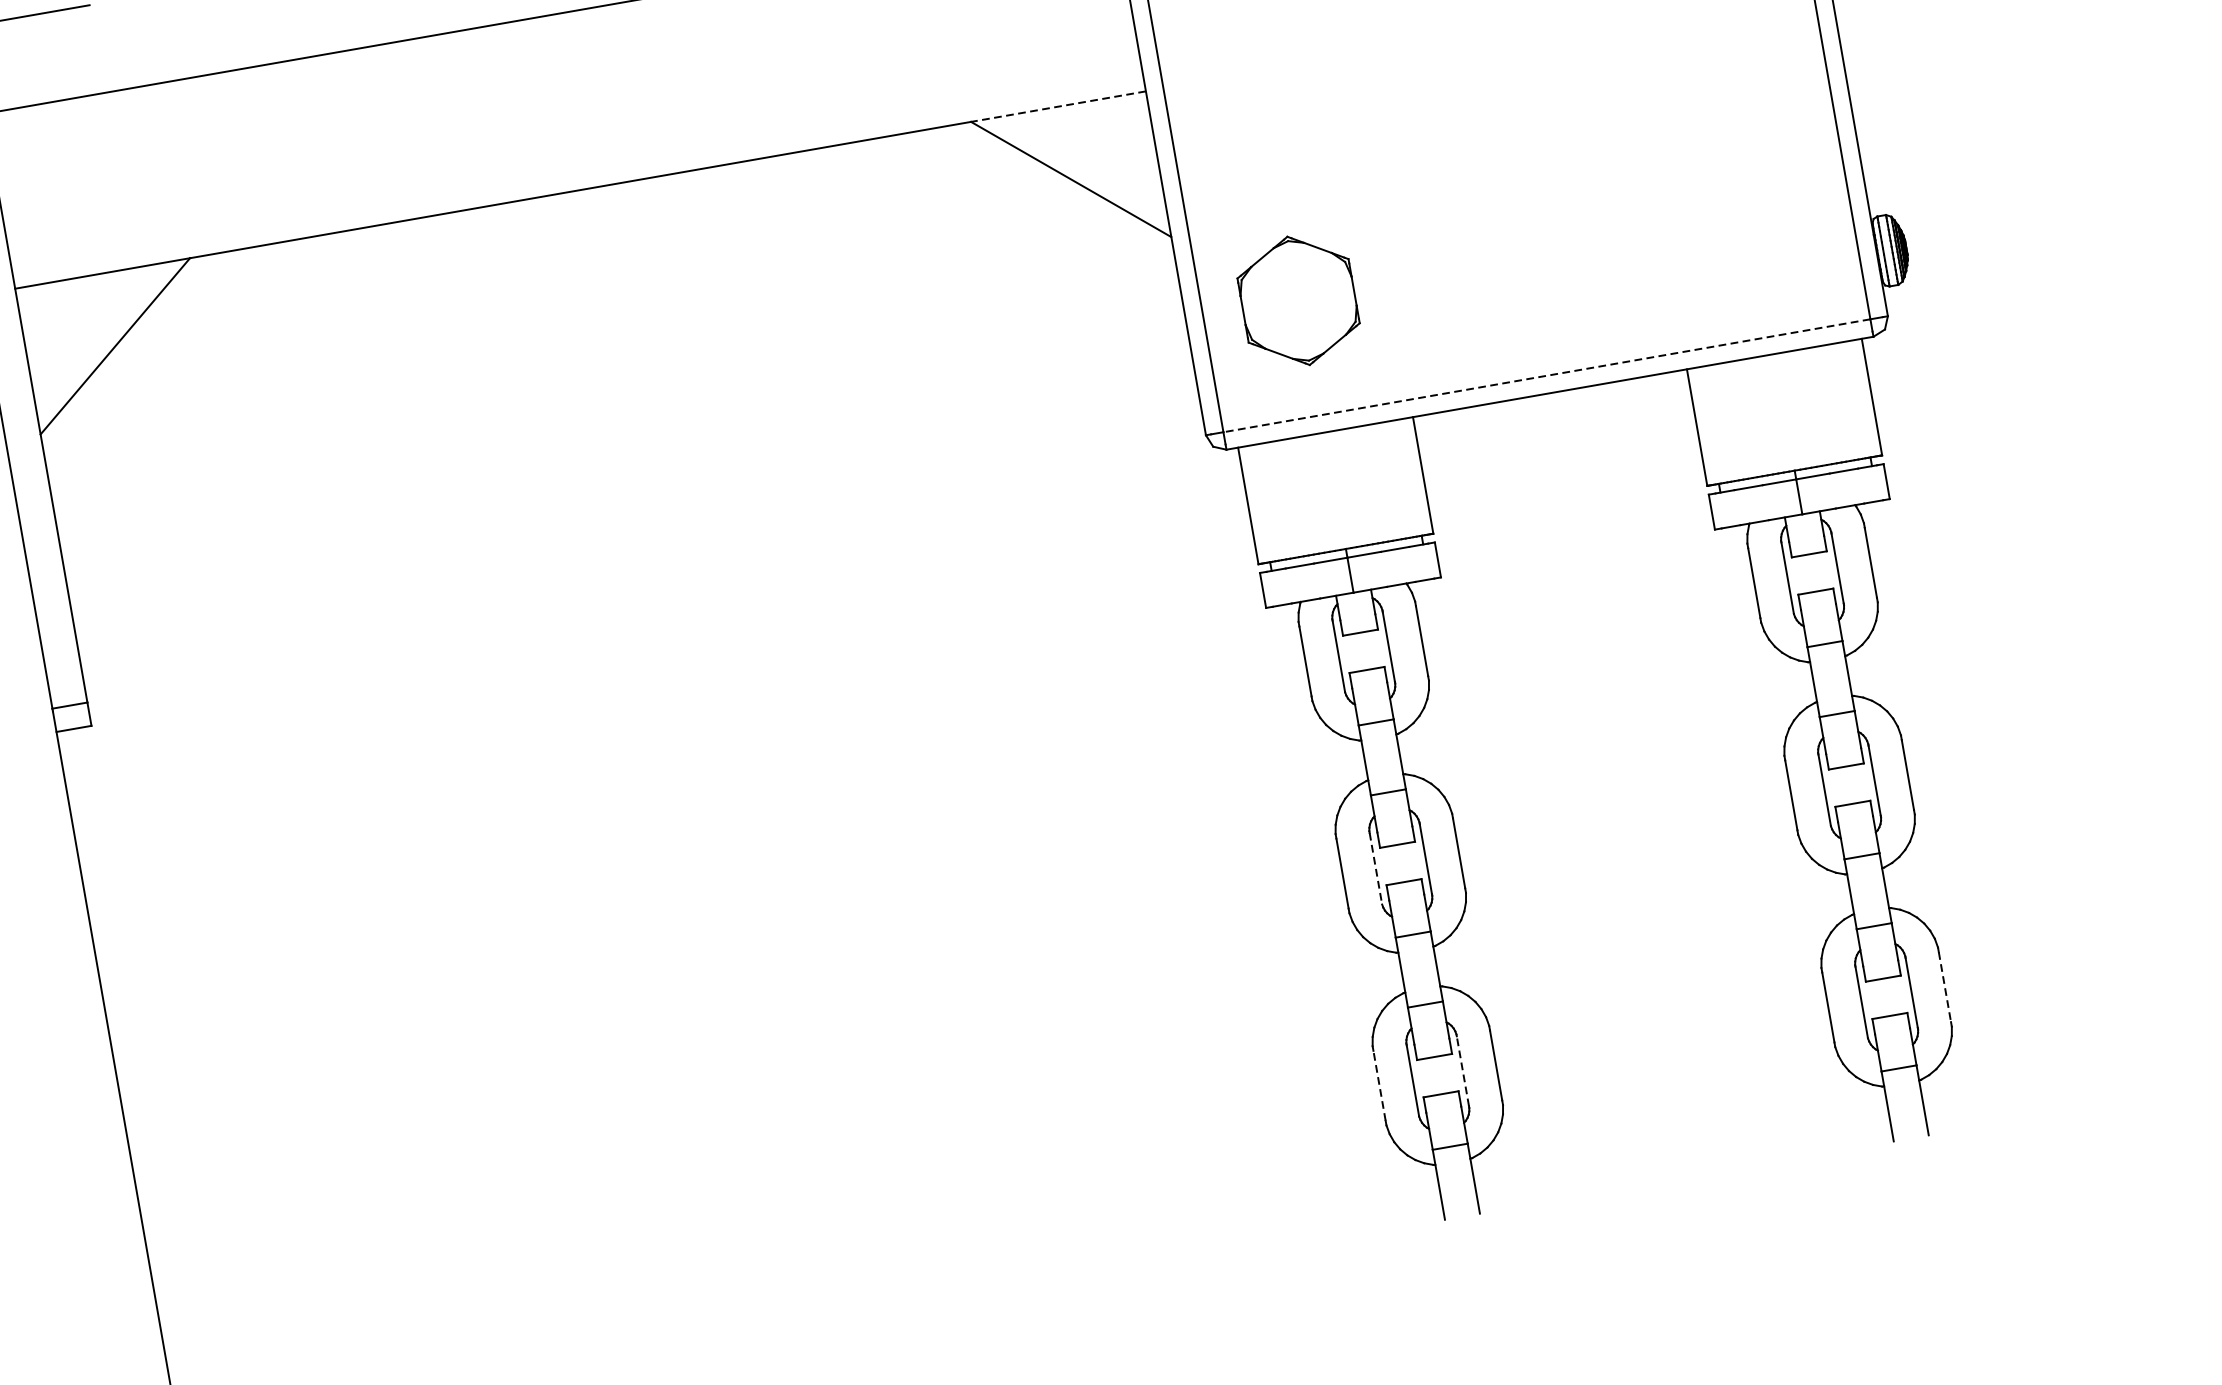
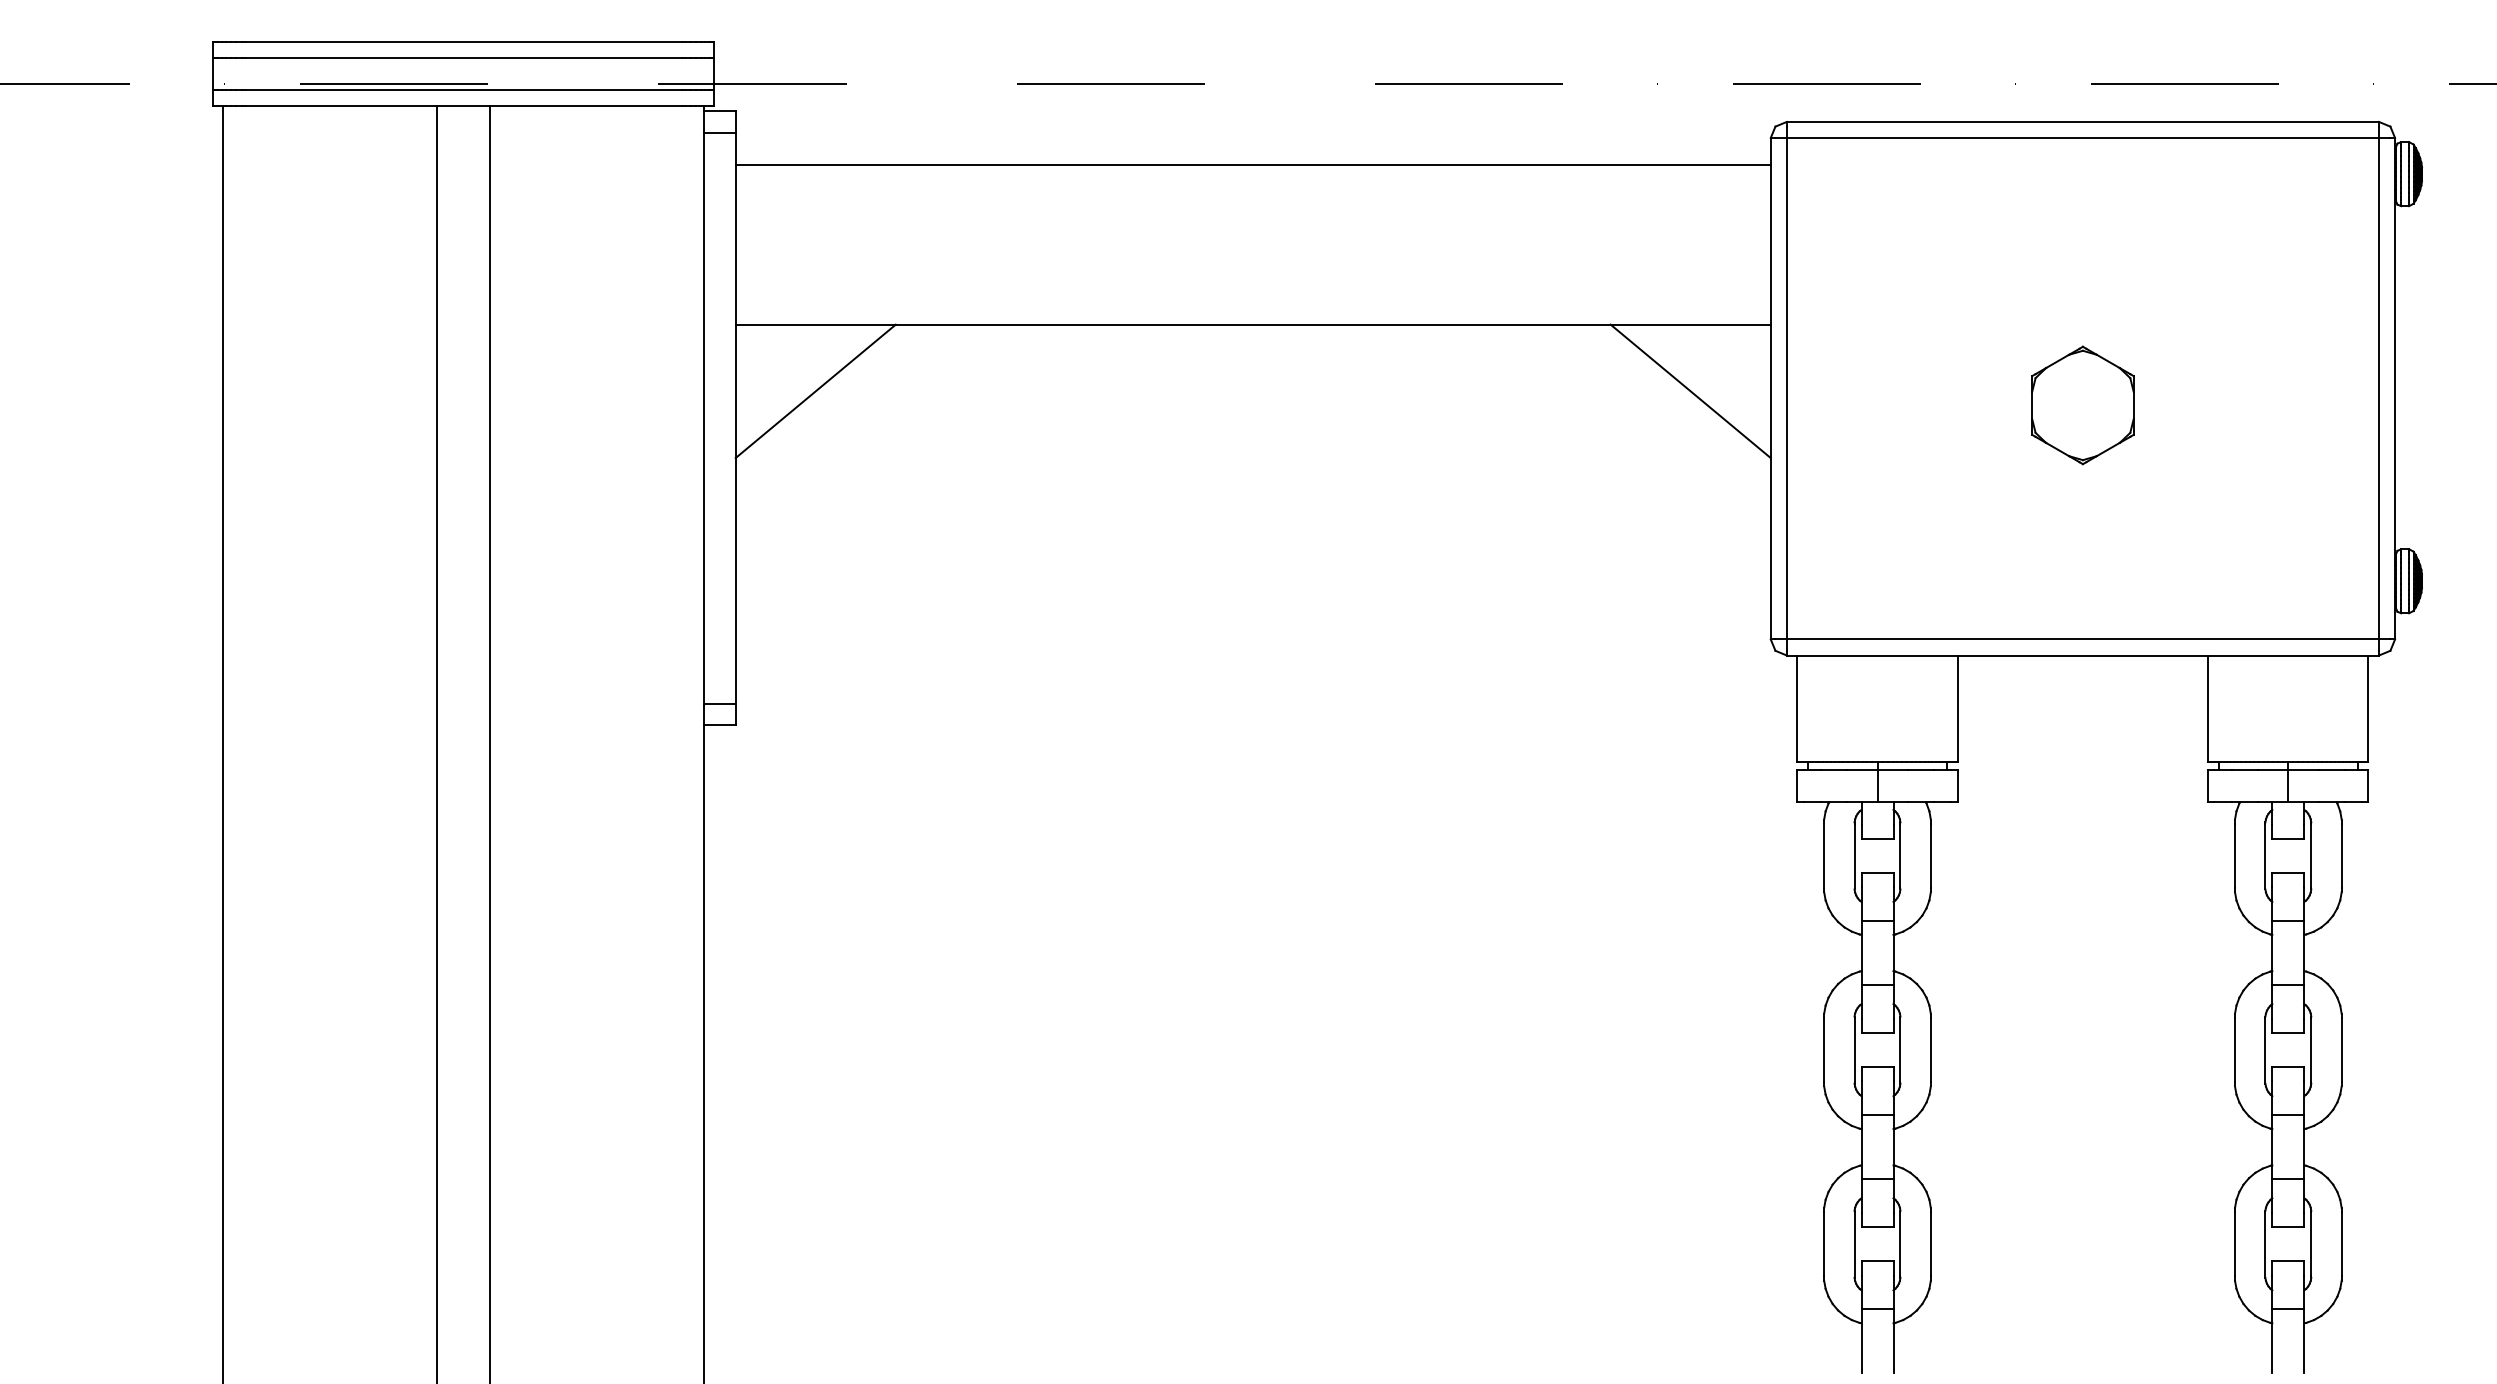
line: (1058, 106) -> (1690, 324), dashed -> solid
part: (1298, 300) -> (2082, 405), moved
line: (1546, 375) -> (2082, 639), dashed -> solid
line: (1375, 868) -> (1854, 1050), dashed -> solid
line: (1944, 987) -> (2341, 1244), dashed -> solid
line: (1462, 1070) -> (1900, 1243), dashed -> solid
line: (1379, 1084) -> (1824, 1243), dashed -> solid

